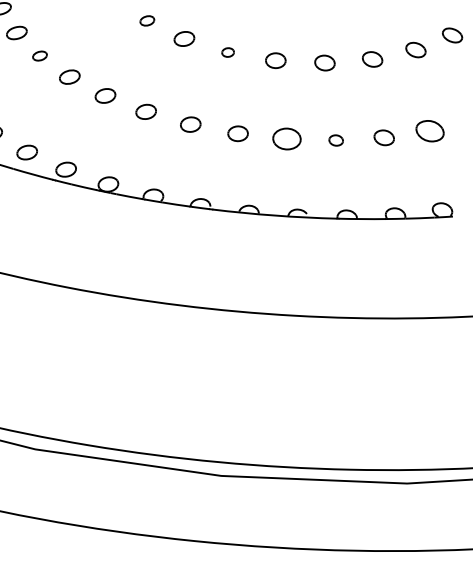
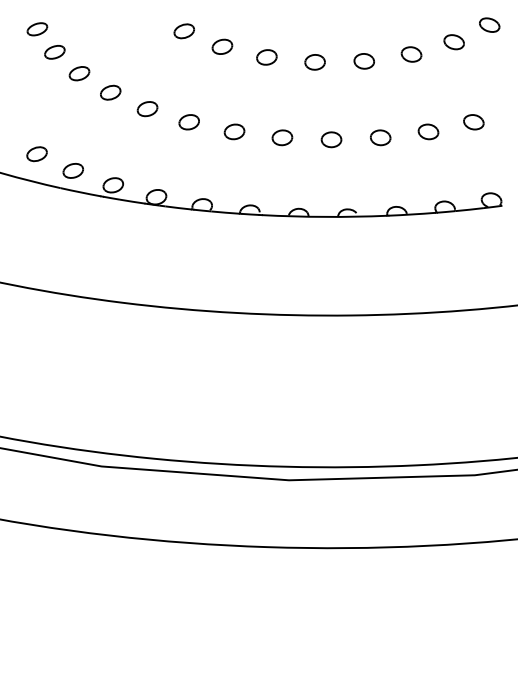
part: (146, 20) -> (183, 31), size x1.43
part: (227, 52) -> (266, 57), size x1.67
part: (40, 55) -> (79, 73), size x1.43
part: (429, 131) -> (473, 122), size x0.71
part: (286, 138) -> (331, 139), size x0.71
part: (335, 140) -> (380, 137), size x1.43

